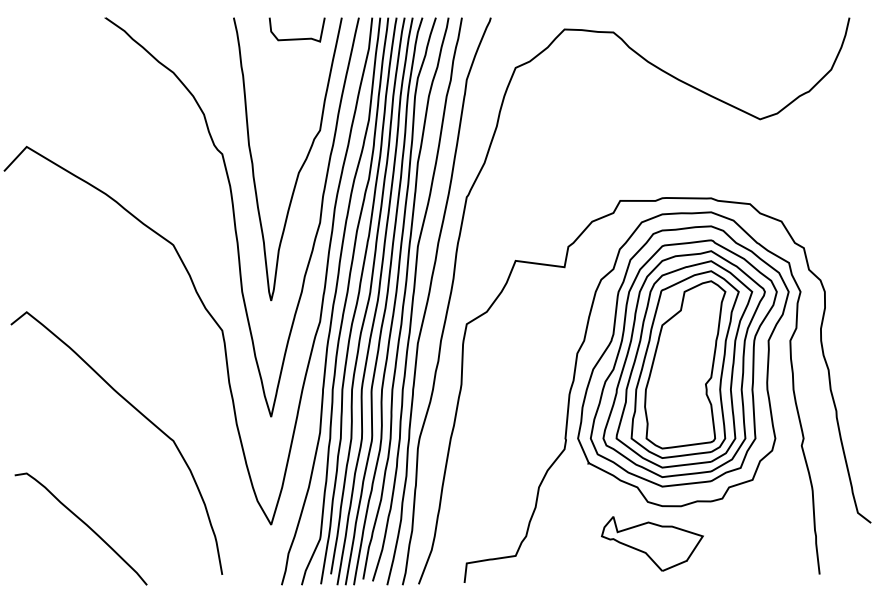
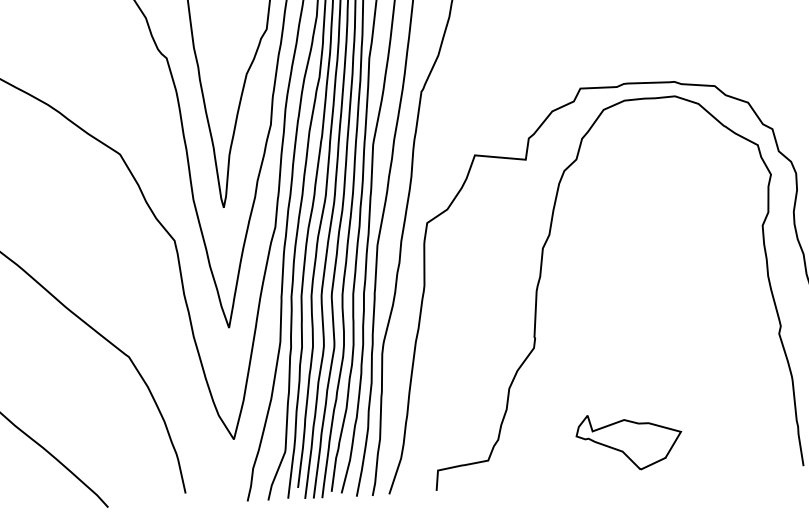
part: (683, 366) -> (653, 257), removed

